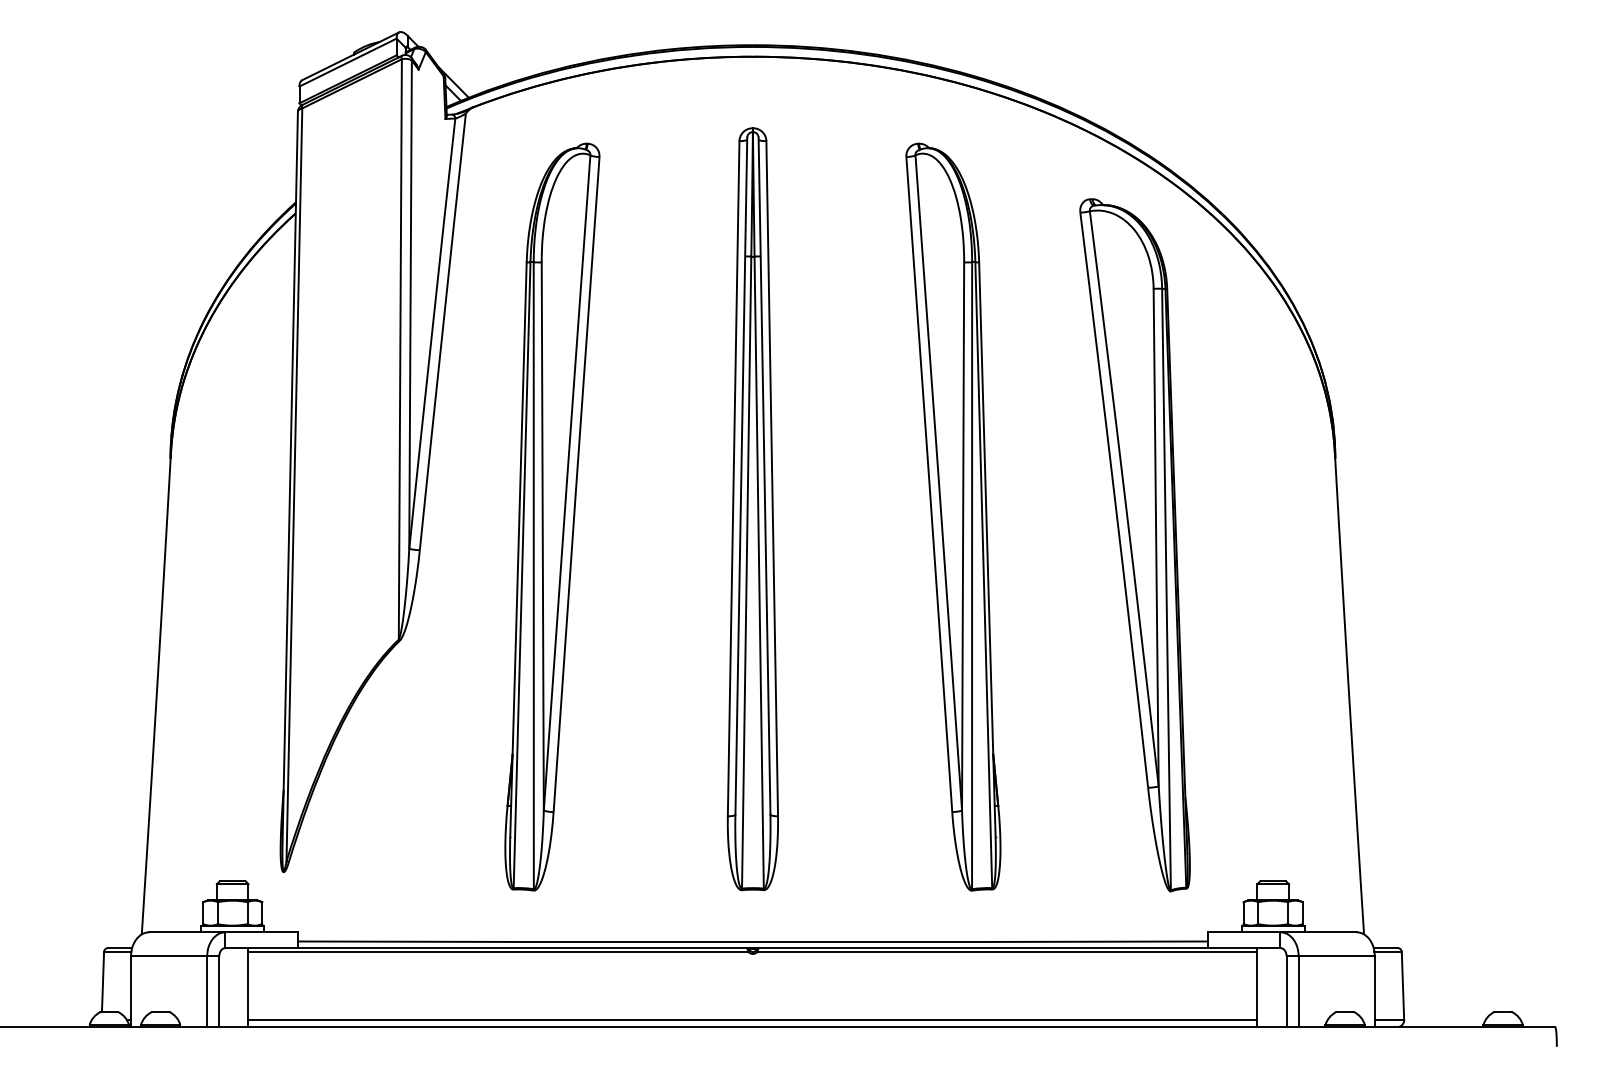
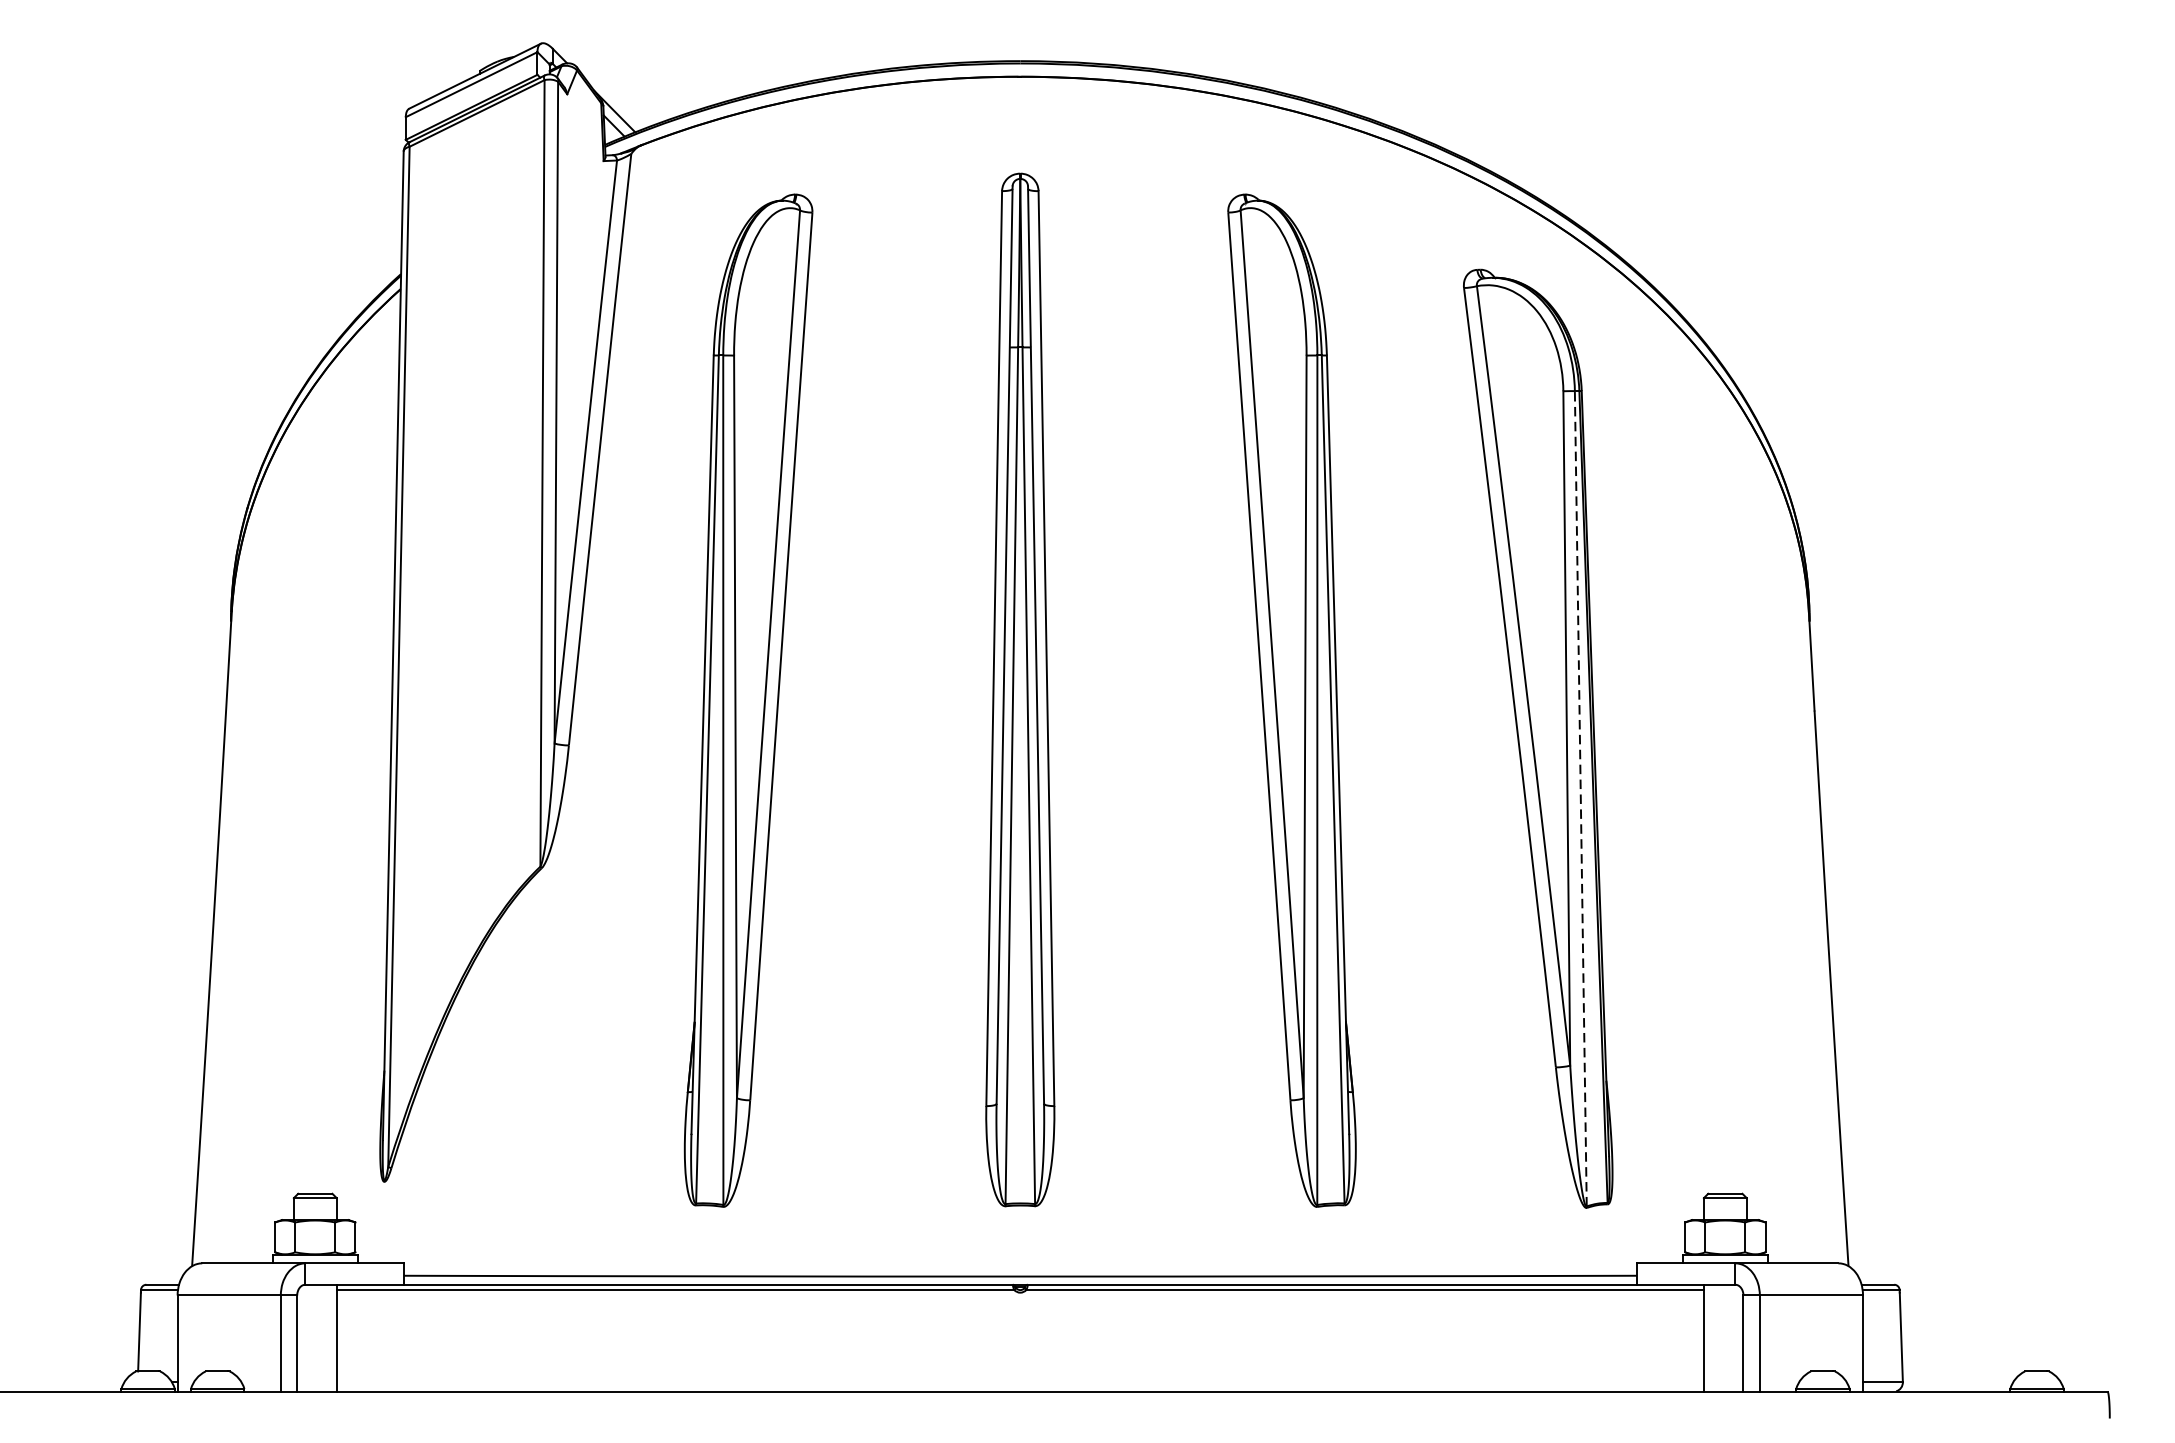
line: (1166, 589) -> (1580, 798), solid -> dashed
line: (752, 1019) -> (1019, 1381), removed

